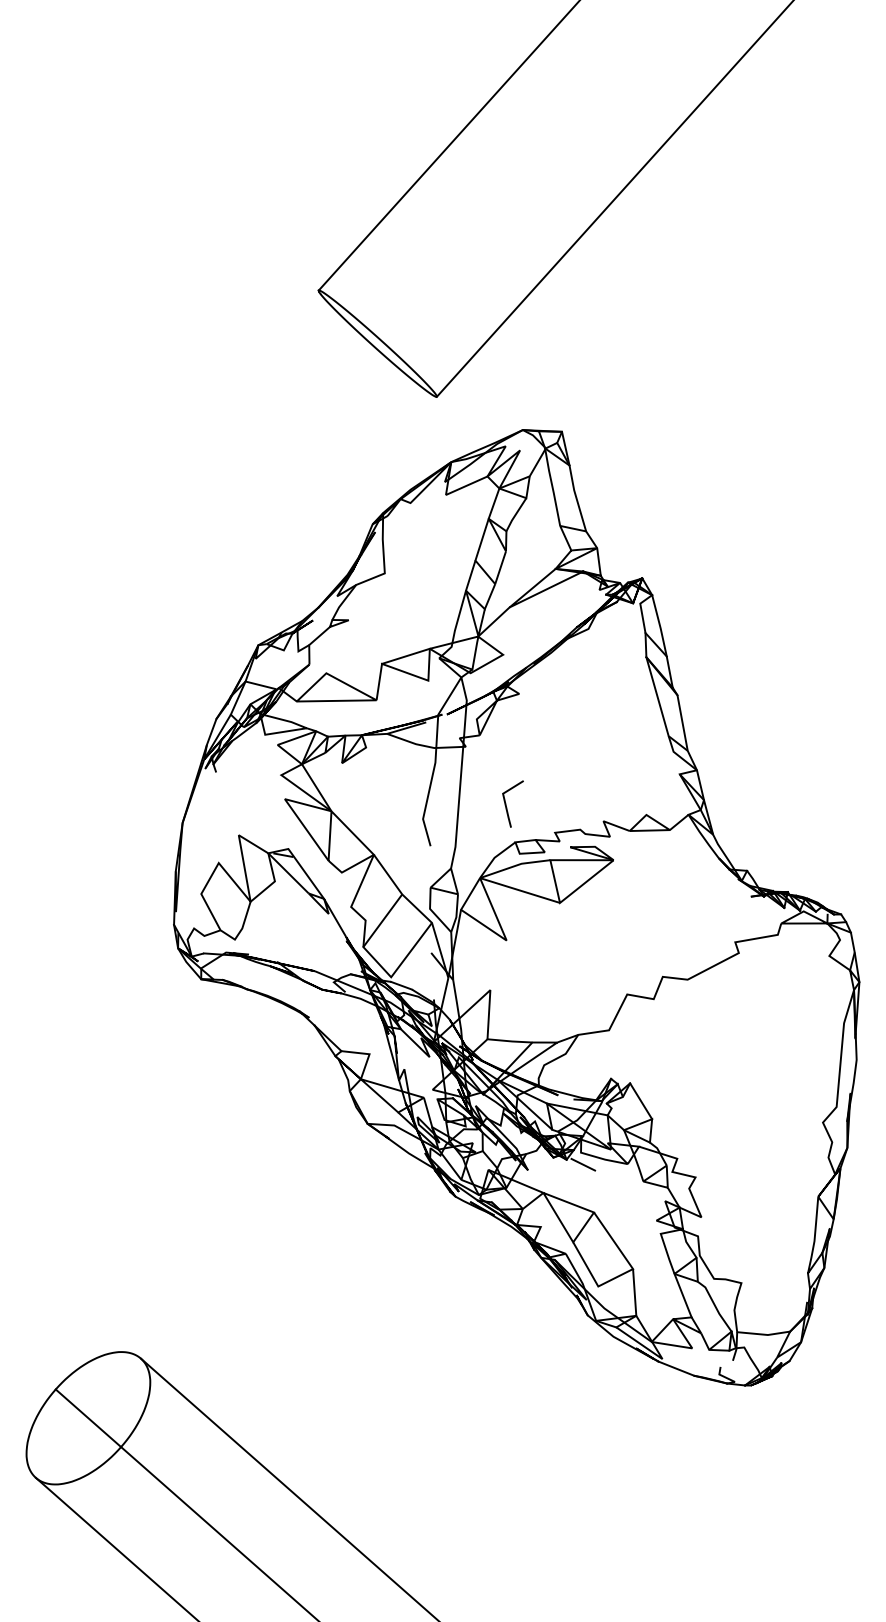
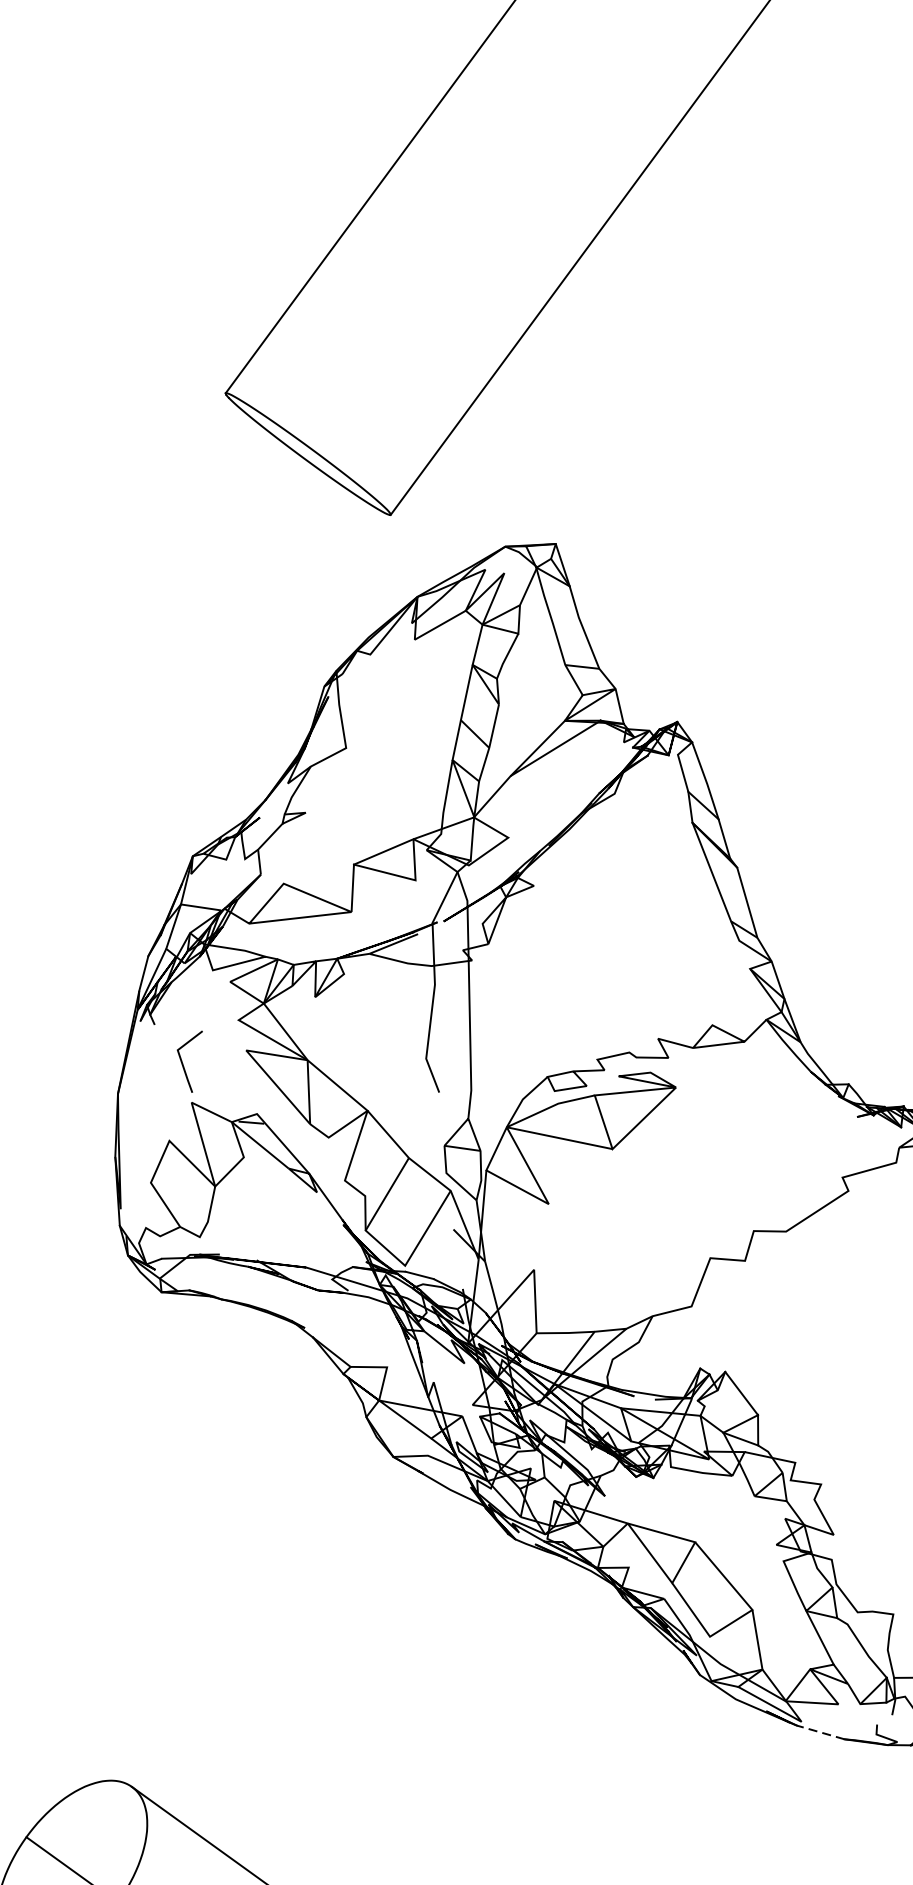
line: (506, 803) -> (183, 1062), moved
line: (583, 1164) -> (675, 1481), removed
line: (676, 1368) -> (820, 1732), solid -> dashed

